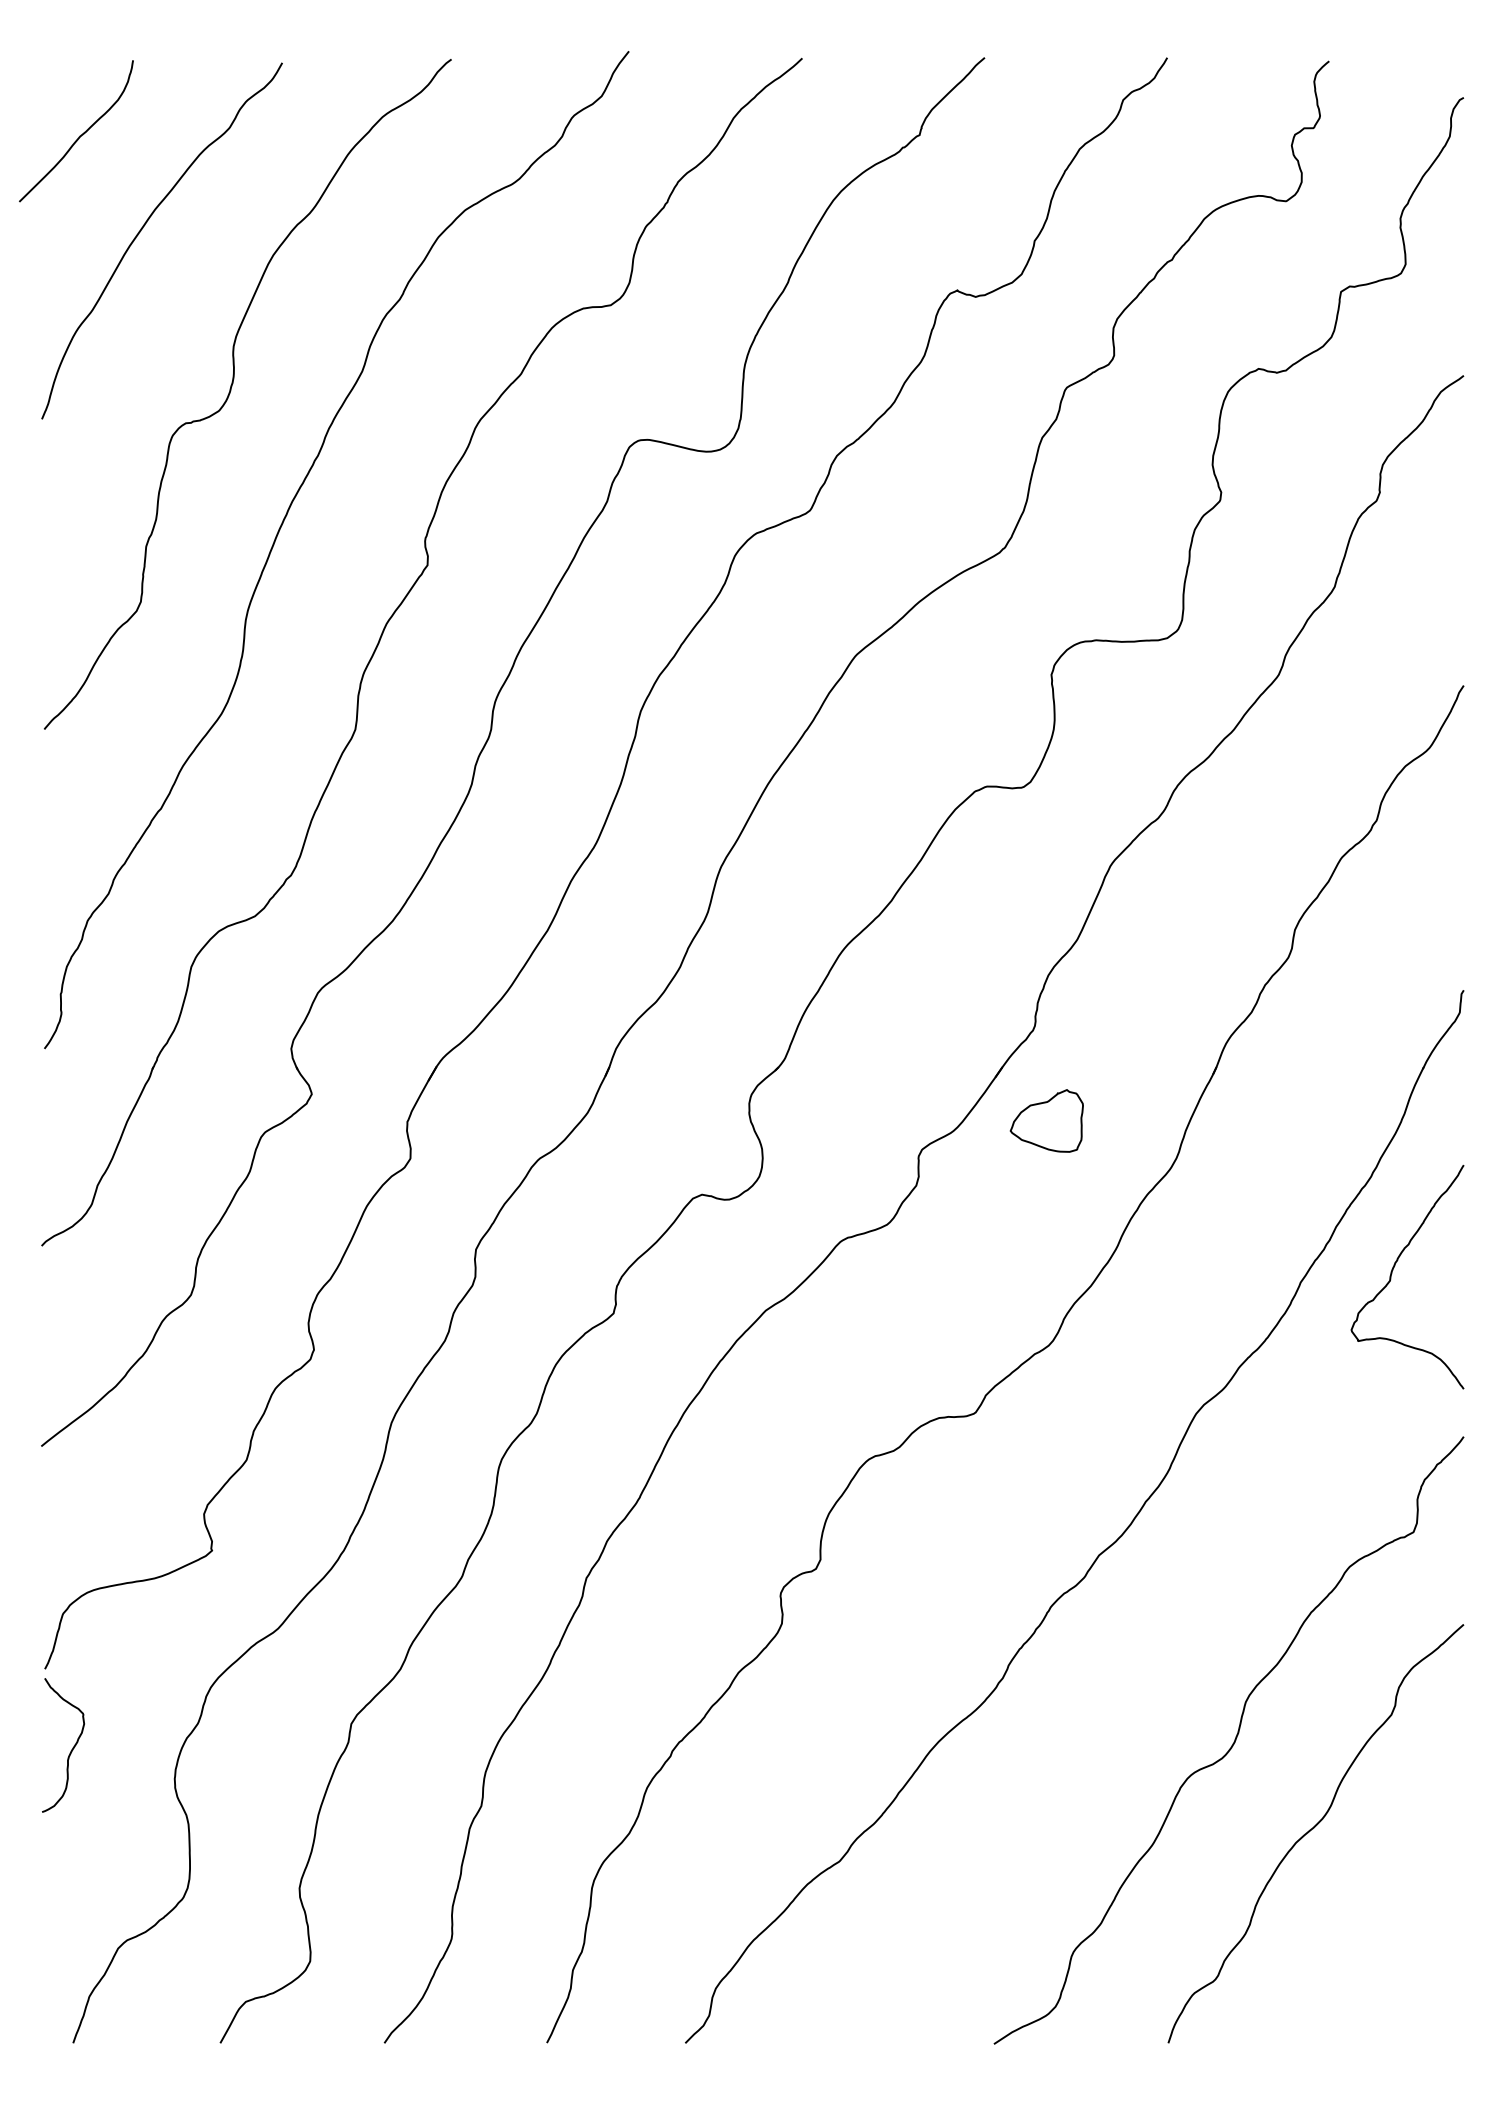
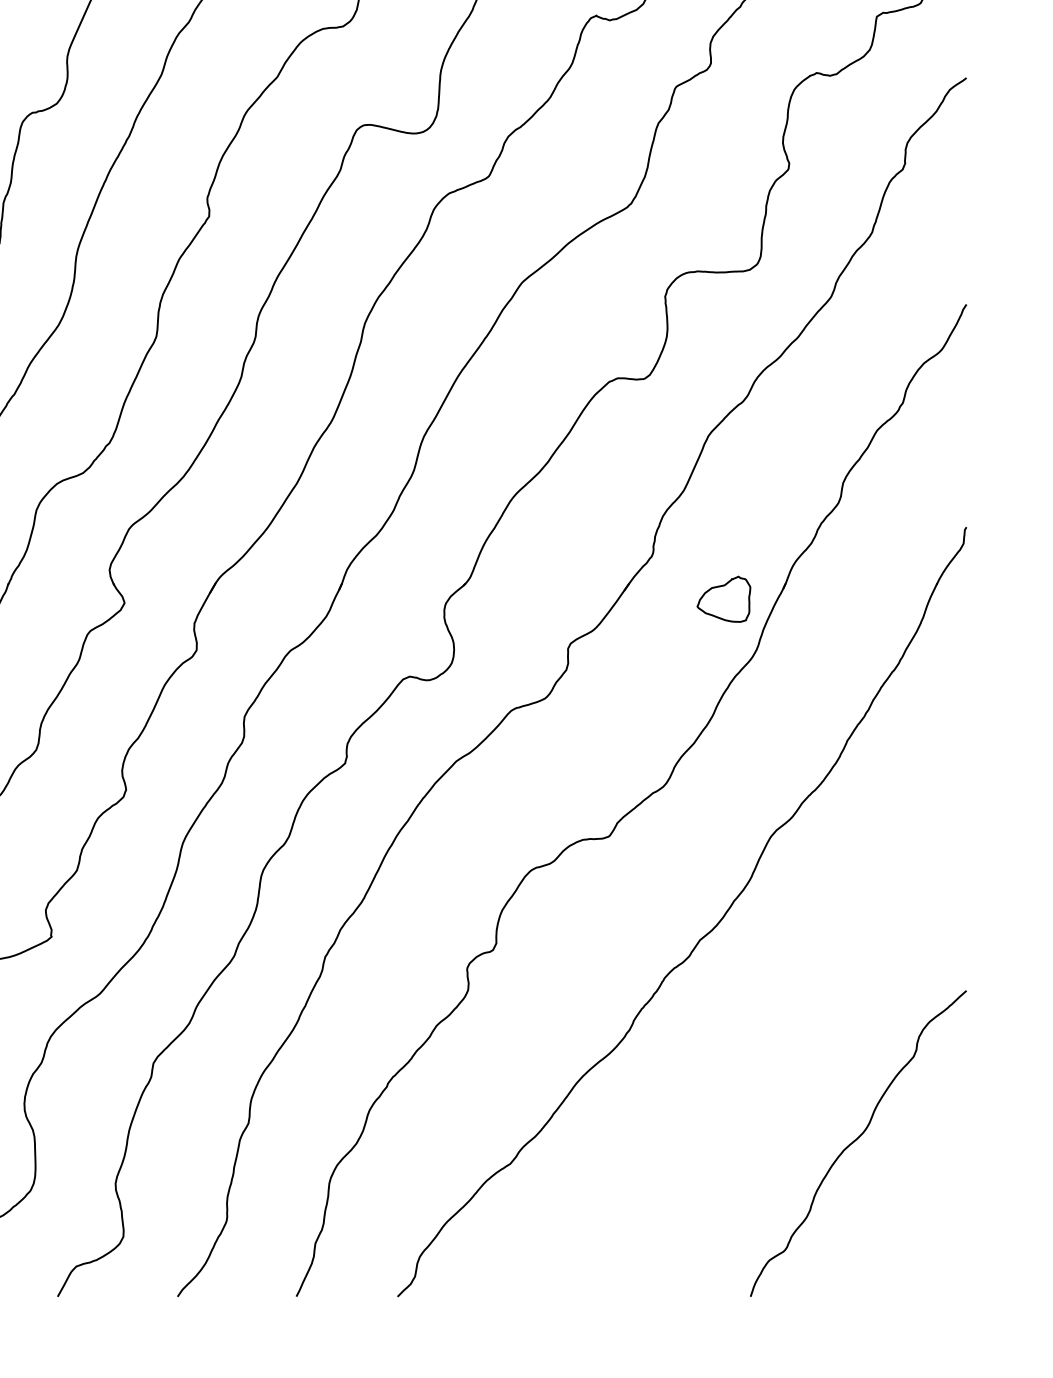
part: (1046, 1120) -> (723, 598), moved
curve: (1393, 1270) -> (915, 731), removed
curve: (1232, 1743) -> (797, 1077), removed

